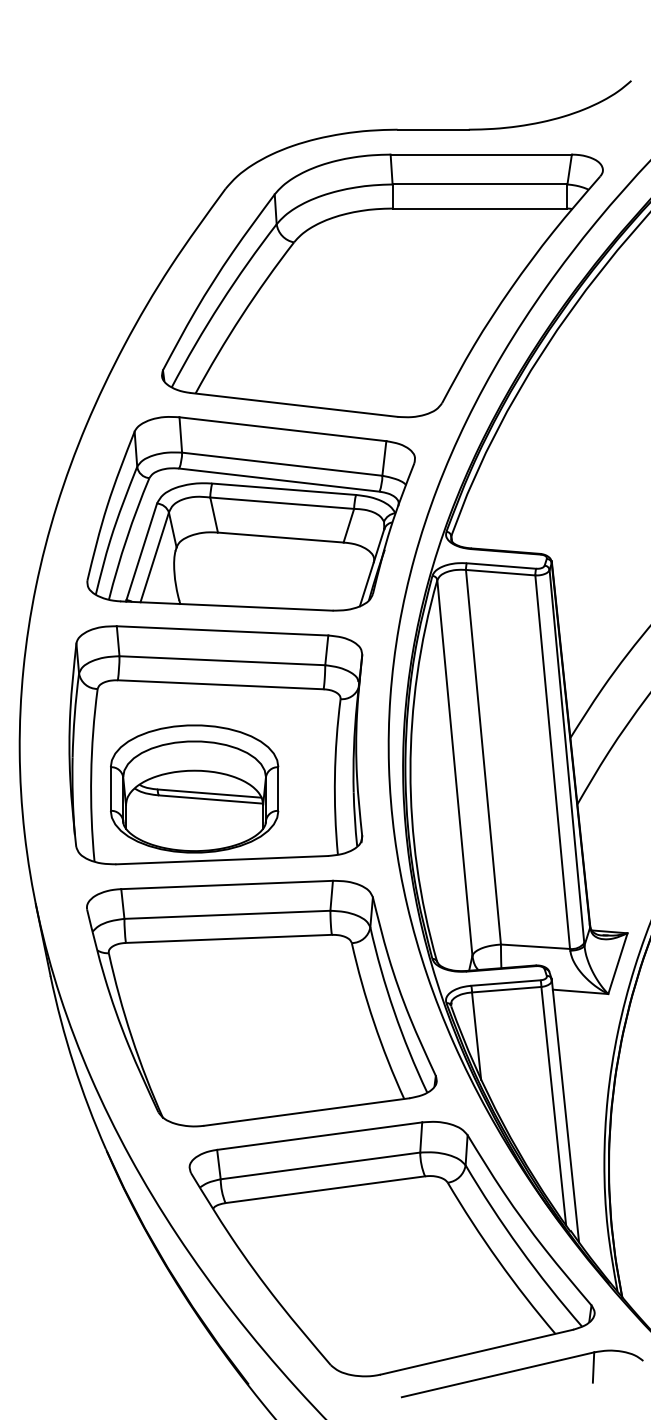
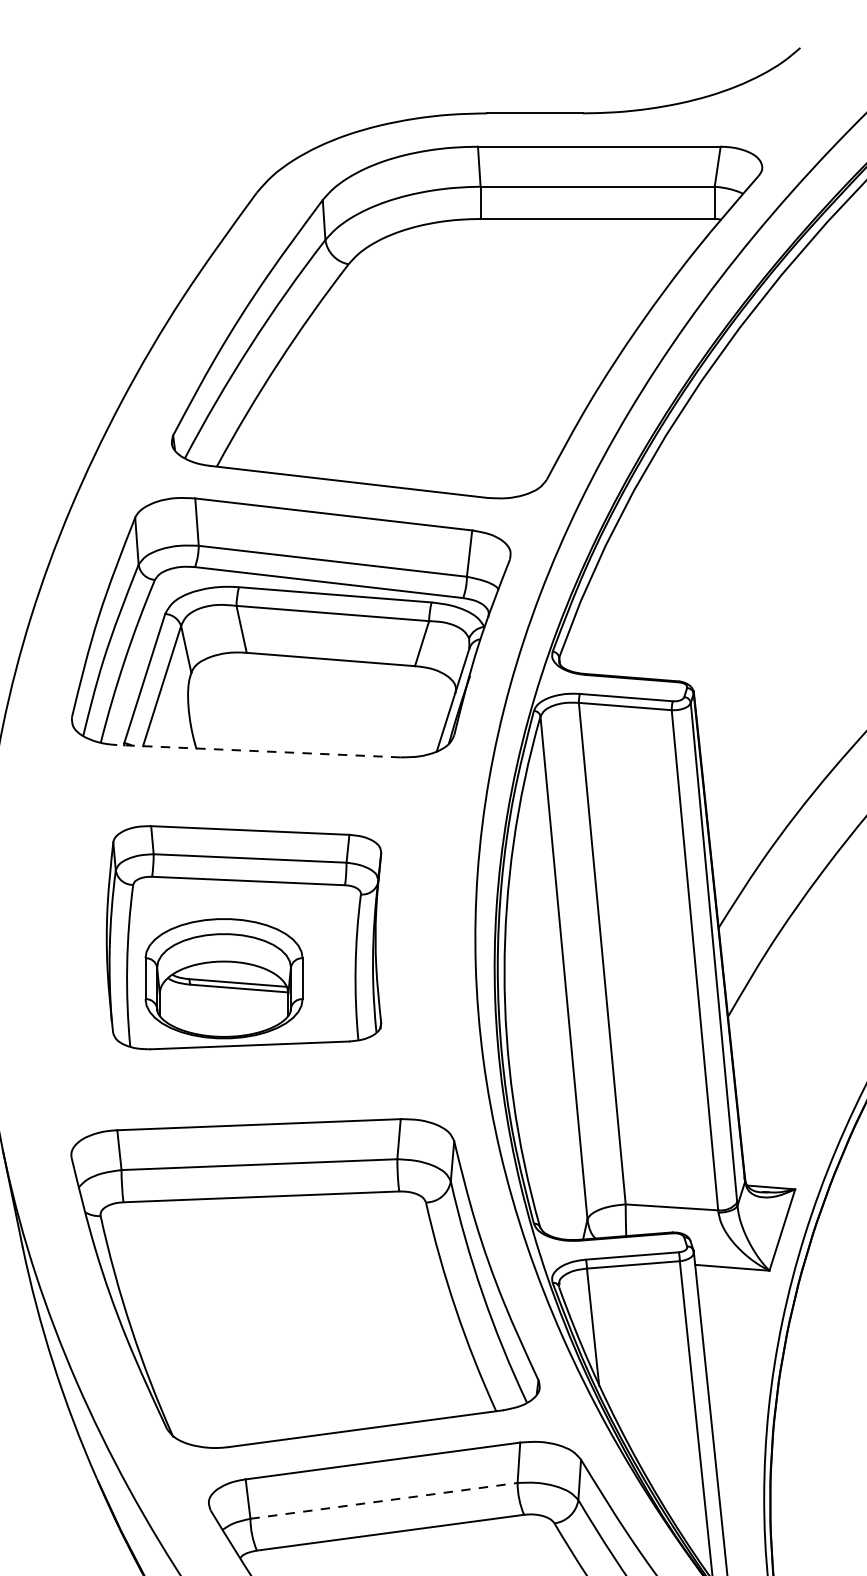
line: (226, 606) -> (258, 751), solid -> dashed
part: (215, 745) -> (243, 937), size x0.7
line: (320, 1165) -> (384, 1500), solid -> dashed

